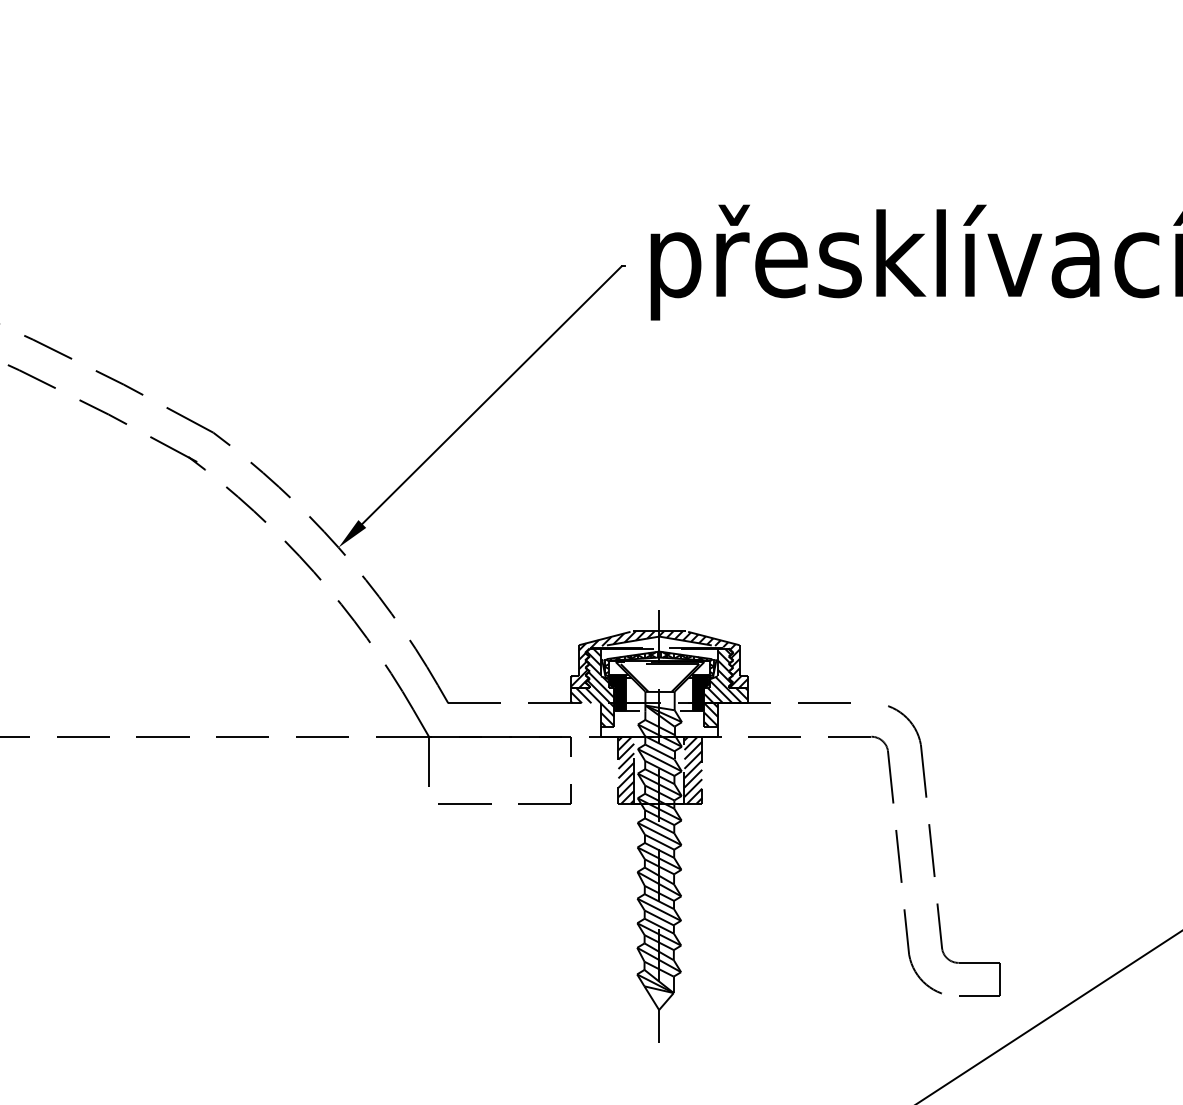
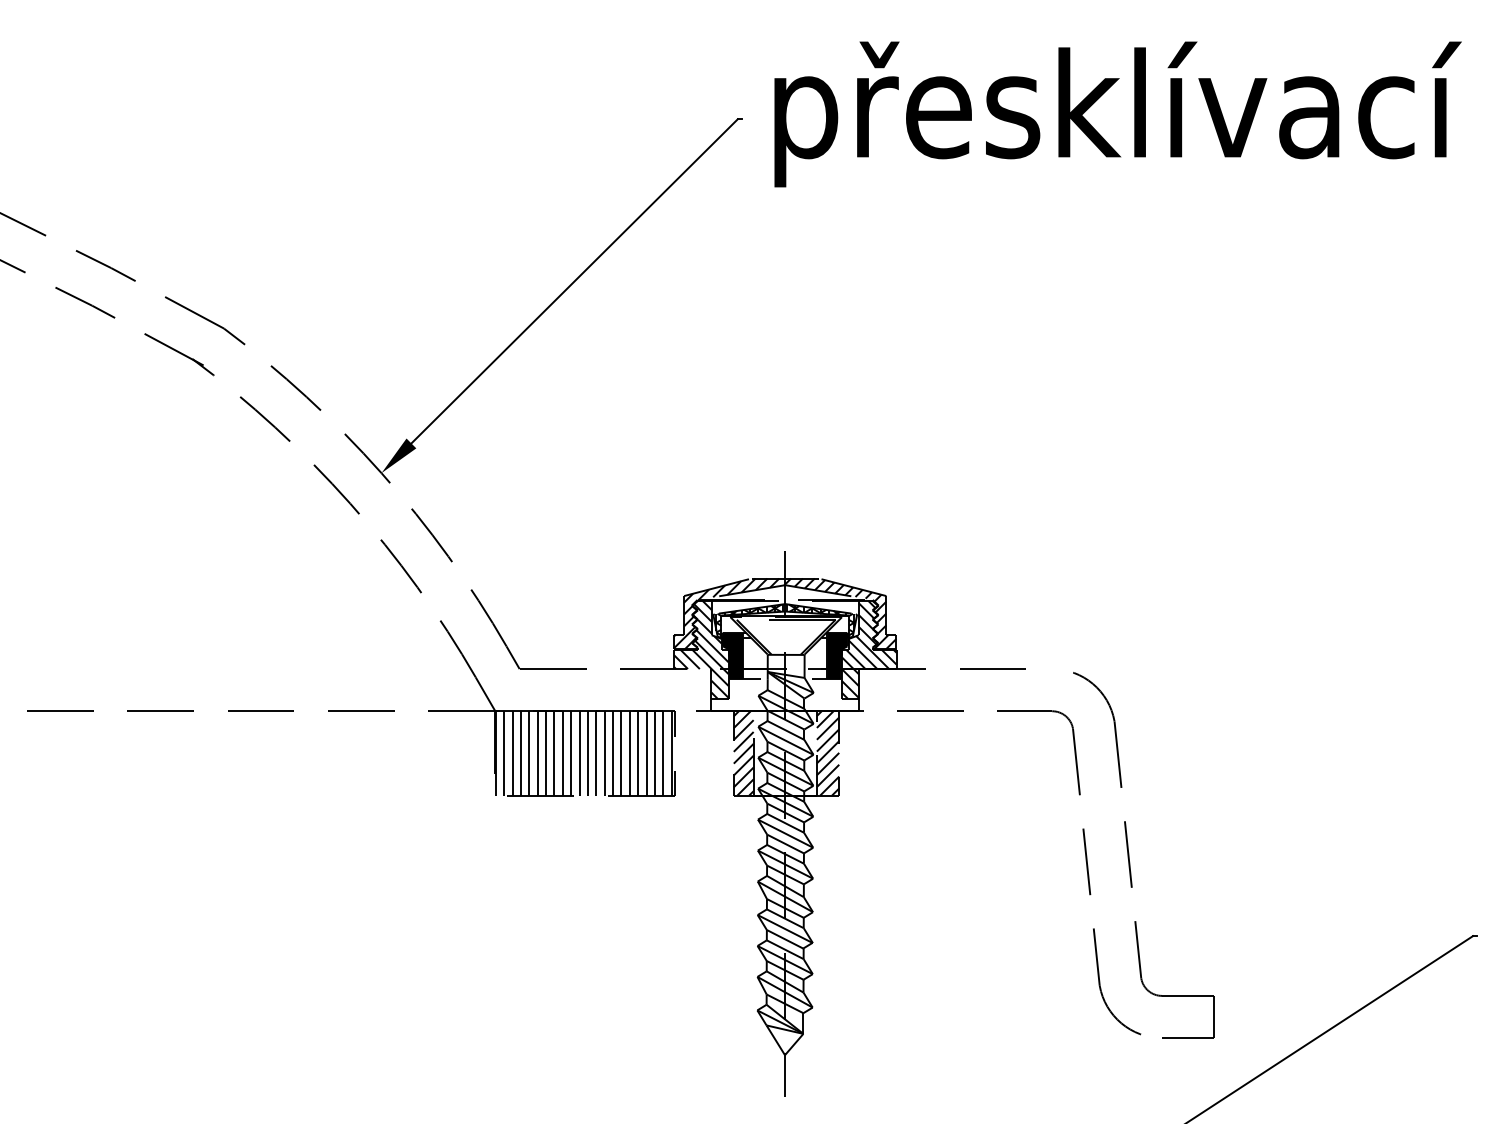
hatch: (499, 769) -> (584, 752), added

